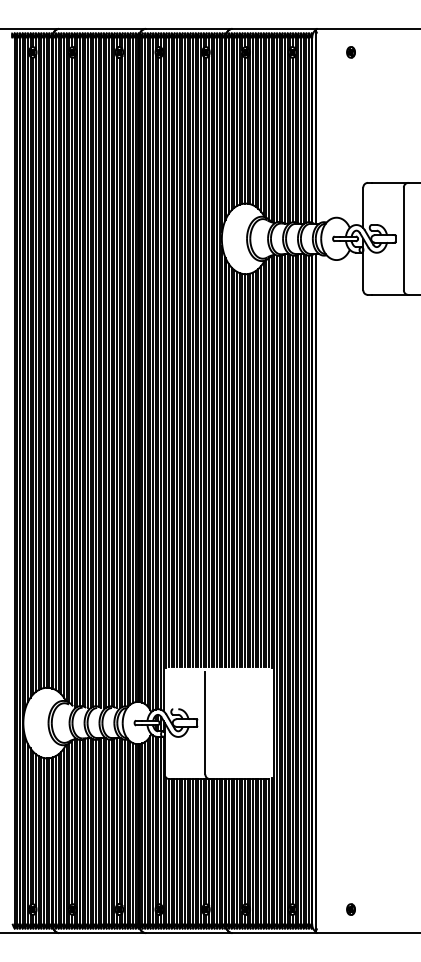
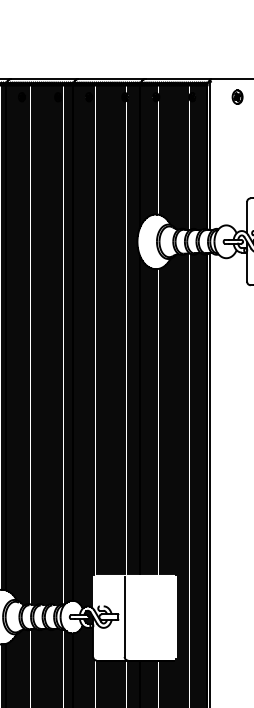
part: (350, 52) -> (237, 97), size x1.6

